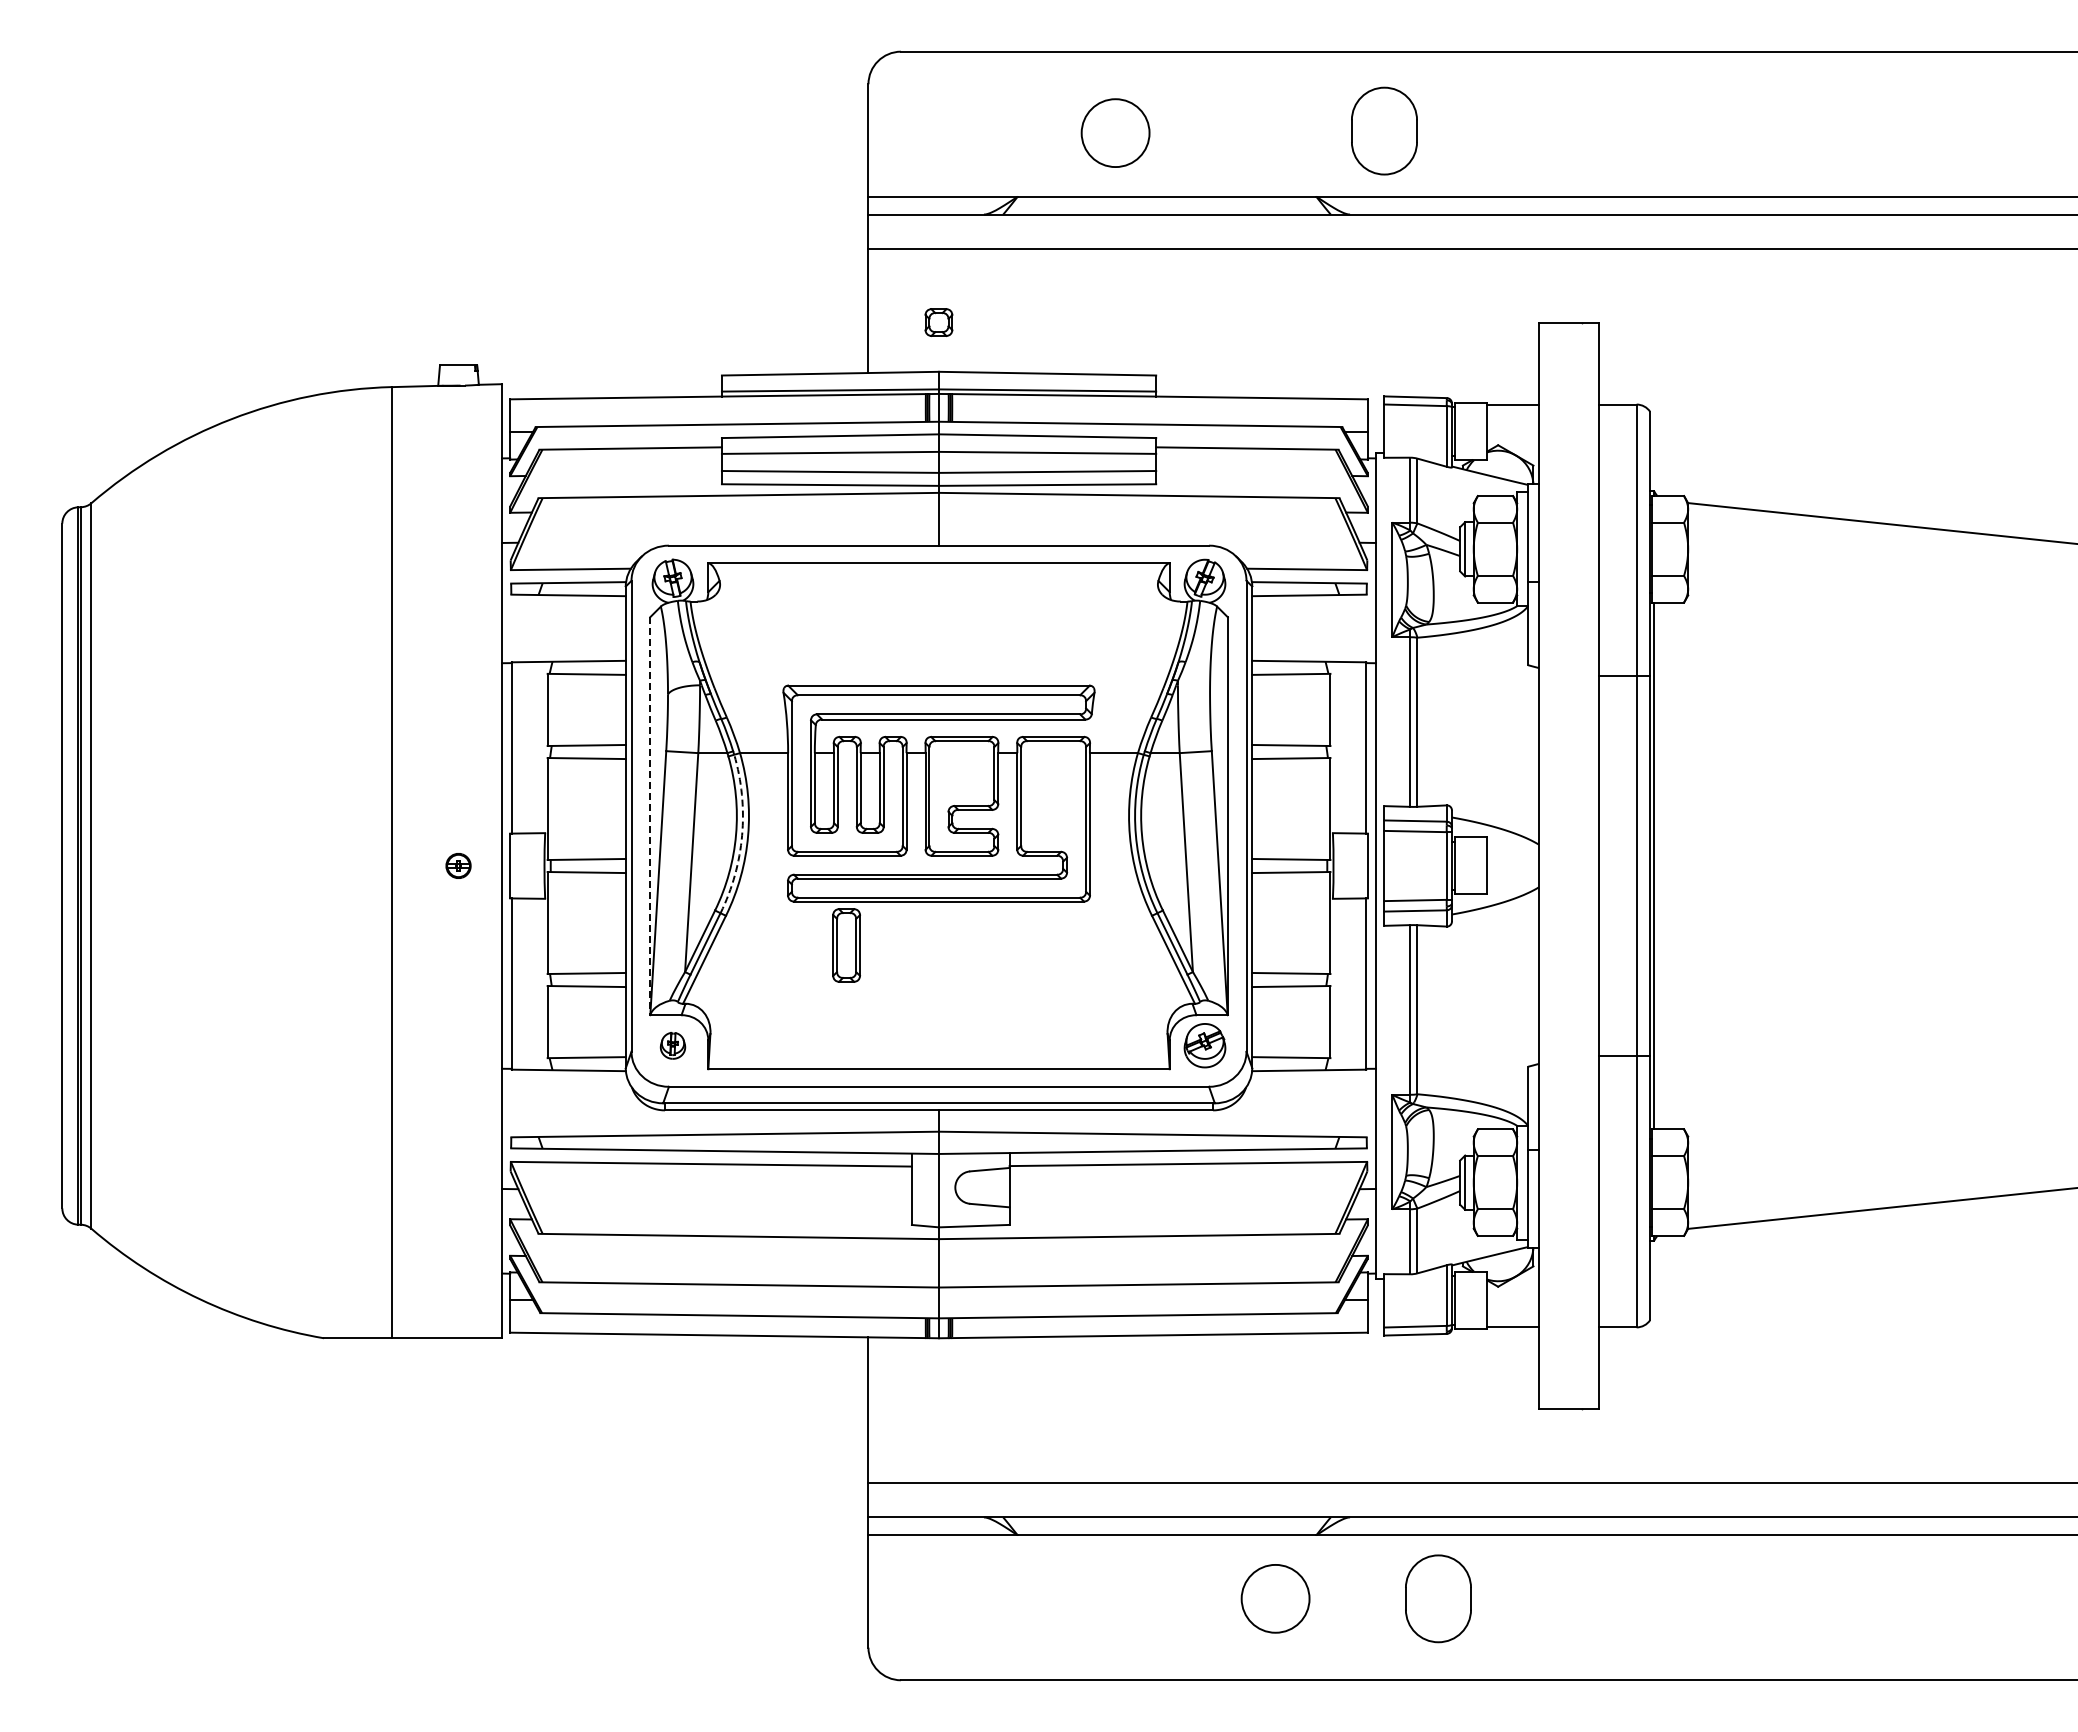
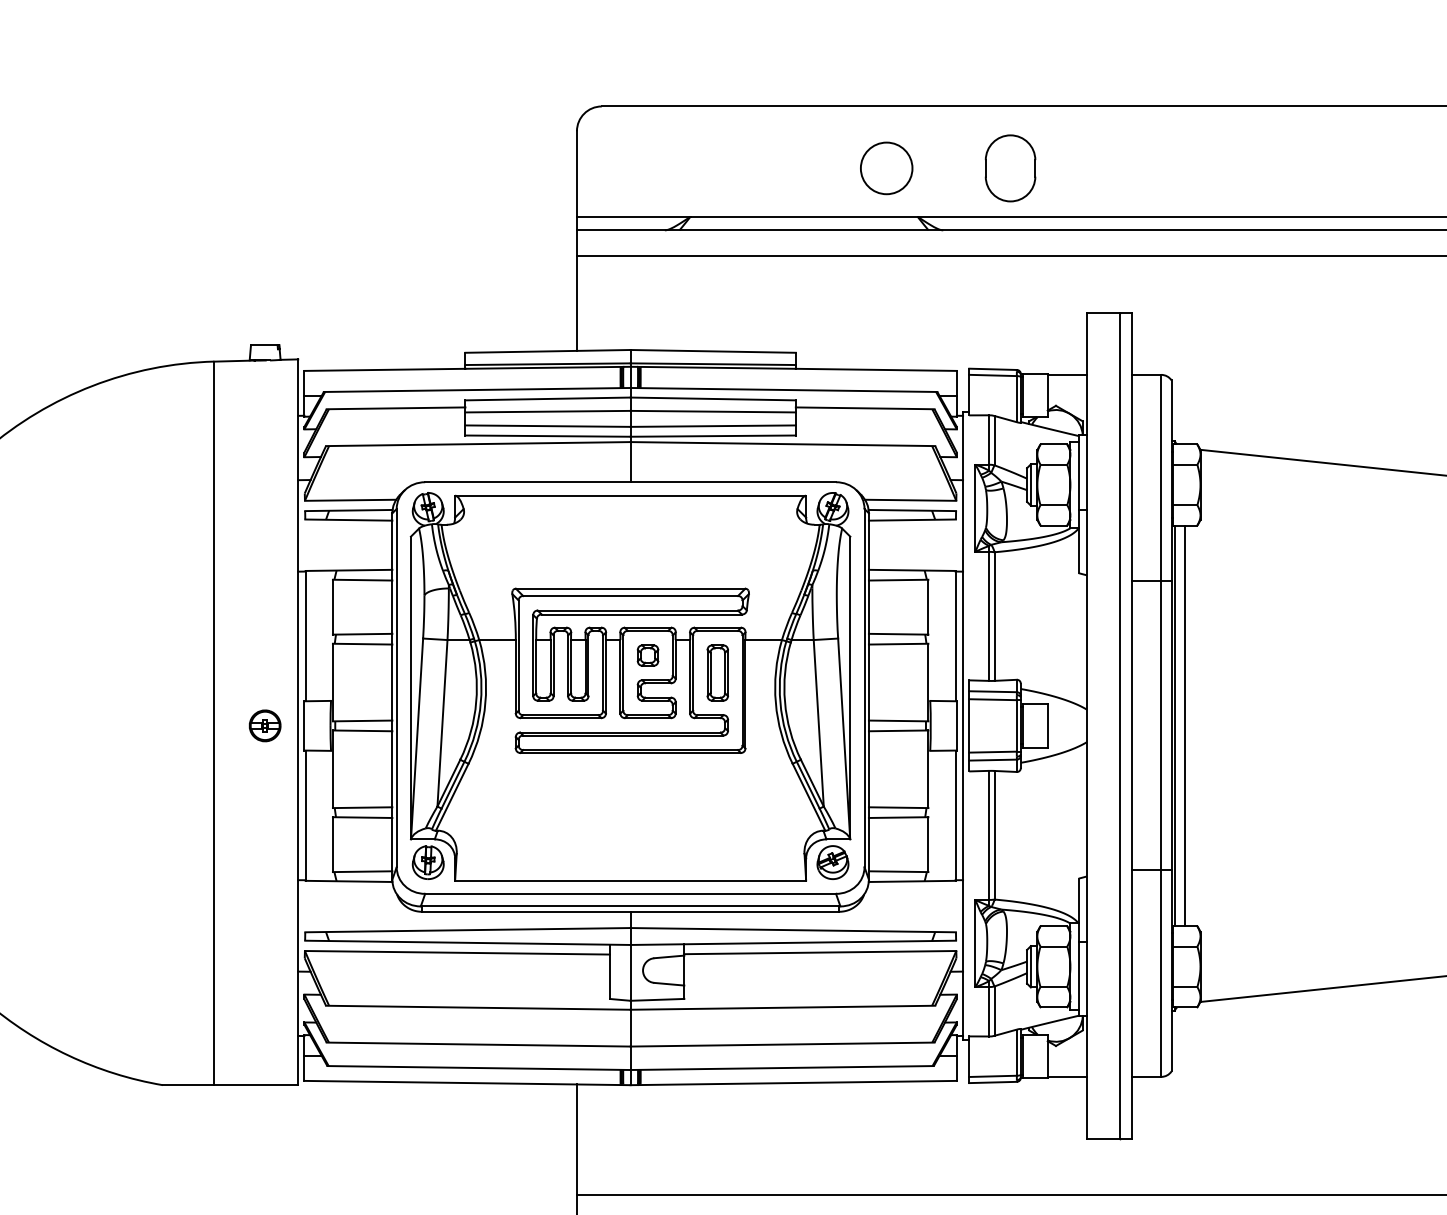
part: (1384, 130) -> (1010, 167), moved
circle: (1115, 132) -> (886, 167), moved
part: (938, 322) -> (647, 655), moved
line: (650, 816) -> (411, 688), dashed -> solid
arc: (742, 835) -> (481, 702), dashed -> solid
part: (458, 865) -> (265, 725), size x1.67
line: (1582, 865) -> (1120, 725), added
line: (1667, 865) -> (1184, 725), added
part: (846, 945) -> (717, 673), moved
part: (672, 1045) -> (427, 862), size x1.67

